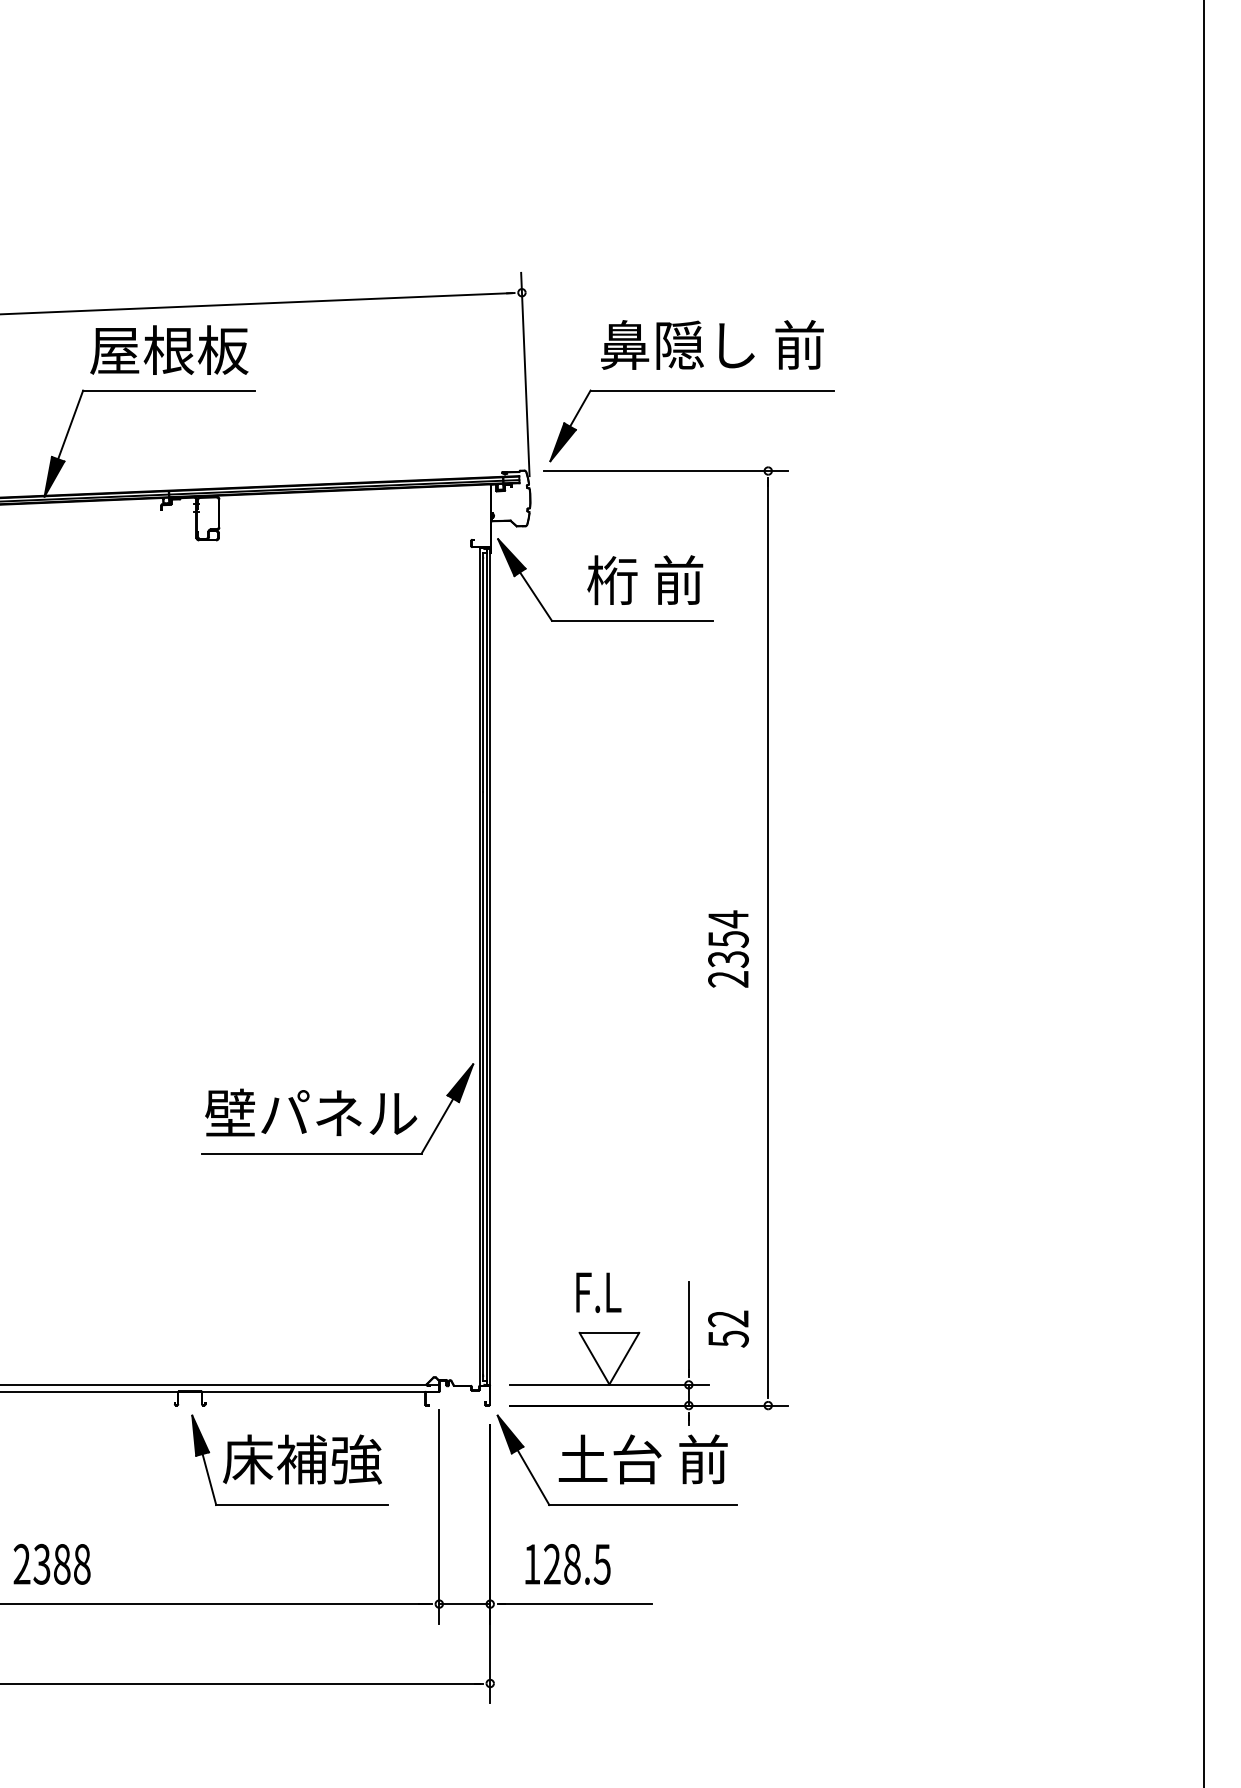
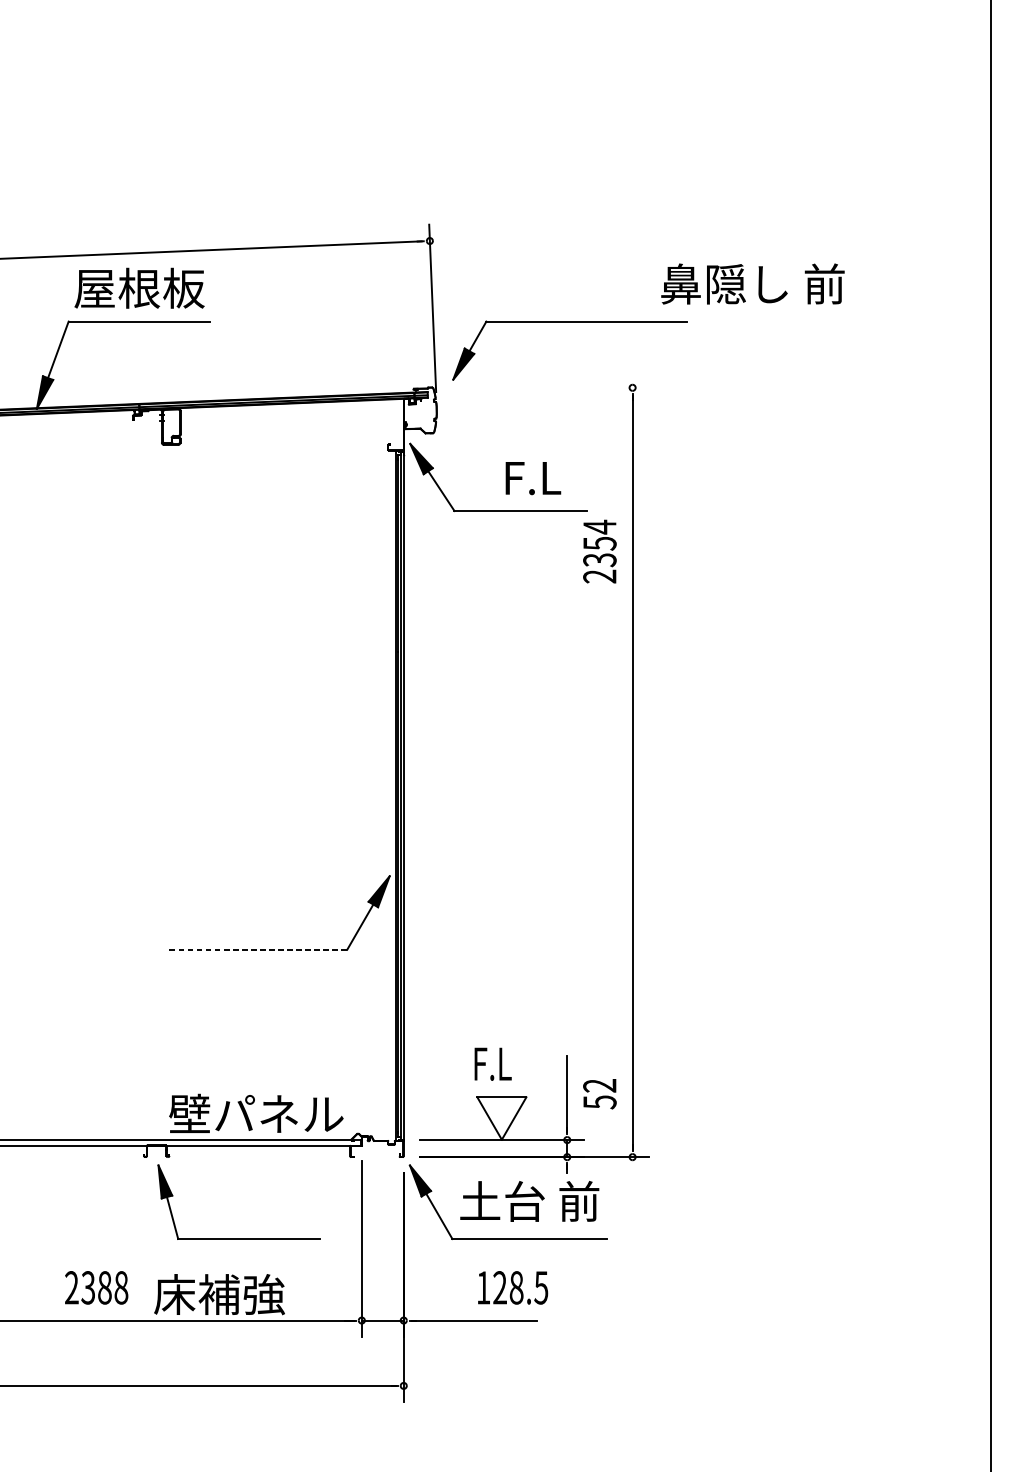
text: (712, 344) -> (753, 283), moved
line: (666, 471) -> (548, 388), removed
text: (645, 580) -> (531, 477), 桁 前 -> F.L
text: (728, 948) -> (599, 551), moved
text: (311, 1112) -> (256, 1113), moved
line: (311, 1153) -> (256, 949), solid -> dashed
text: (302, 1459) -> (219, 1294), moved
text: (51, 1563) -> (96, 1287), moved
text: (567, 1563) -> (512, 1287), moved

